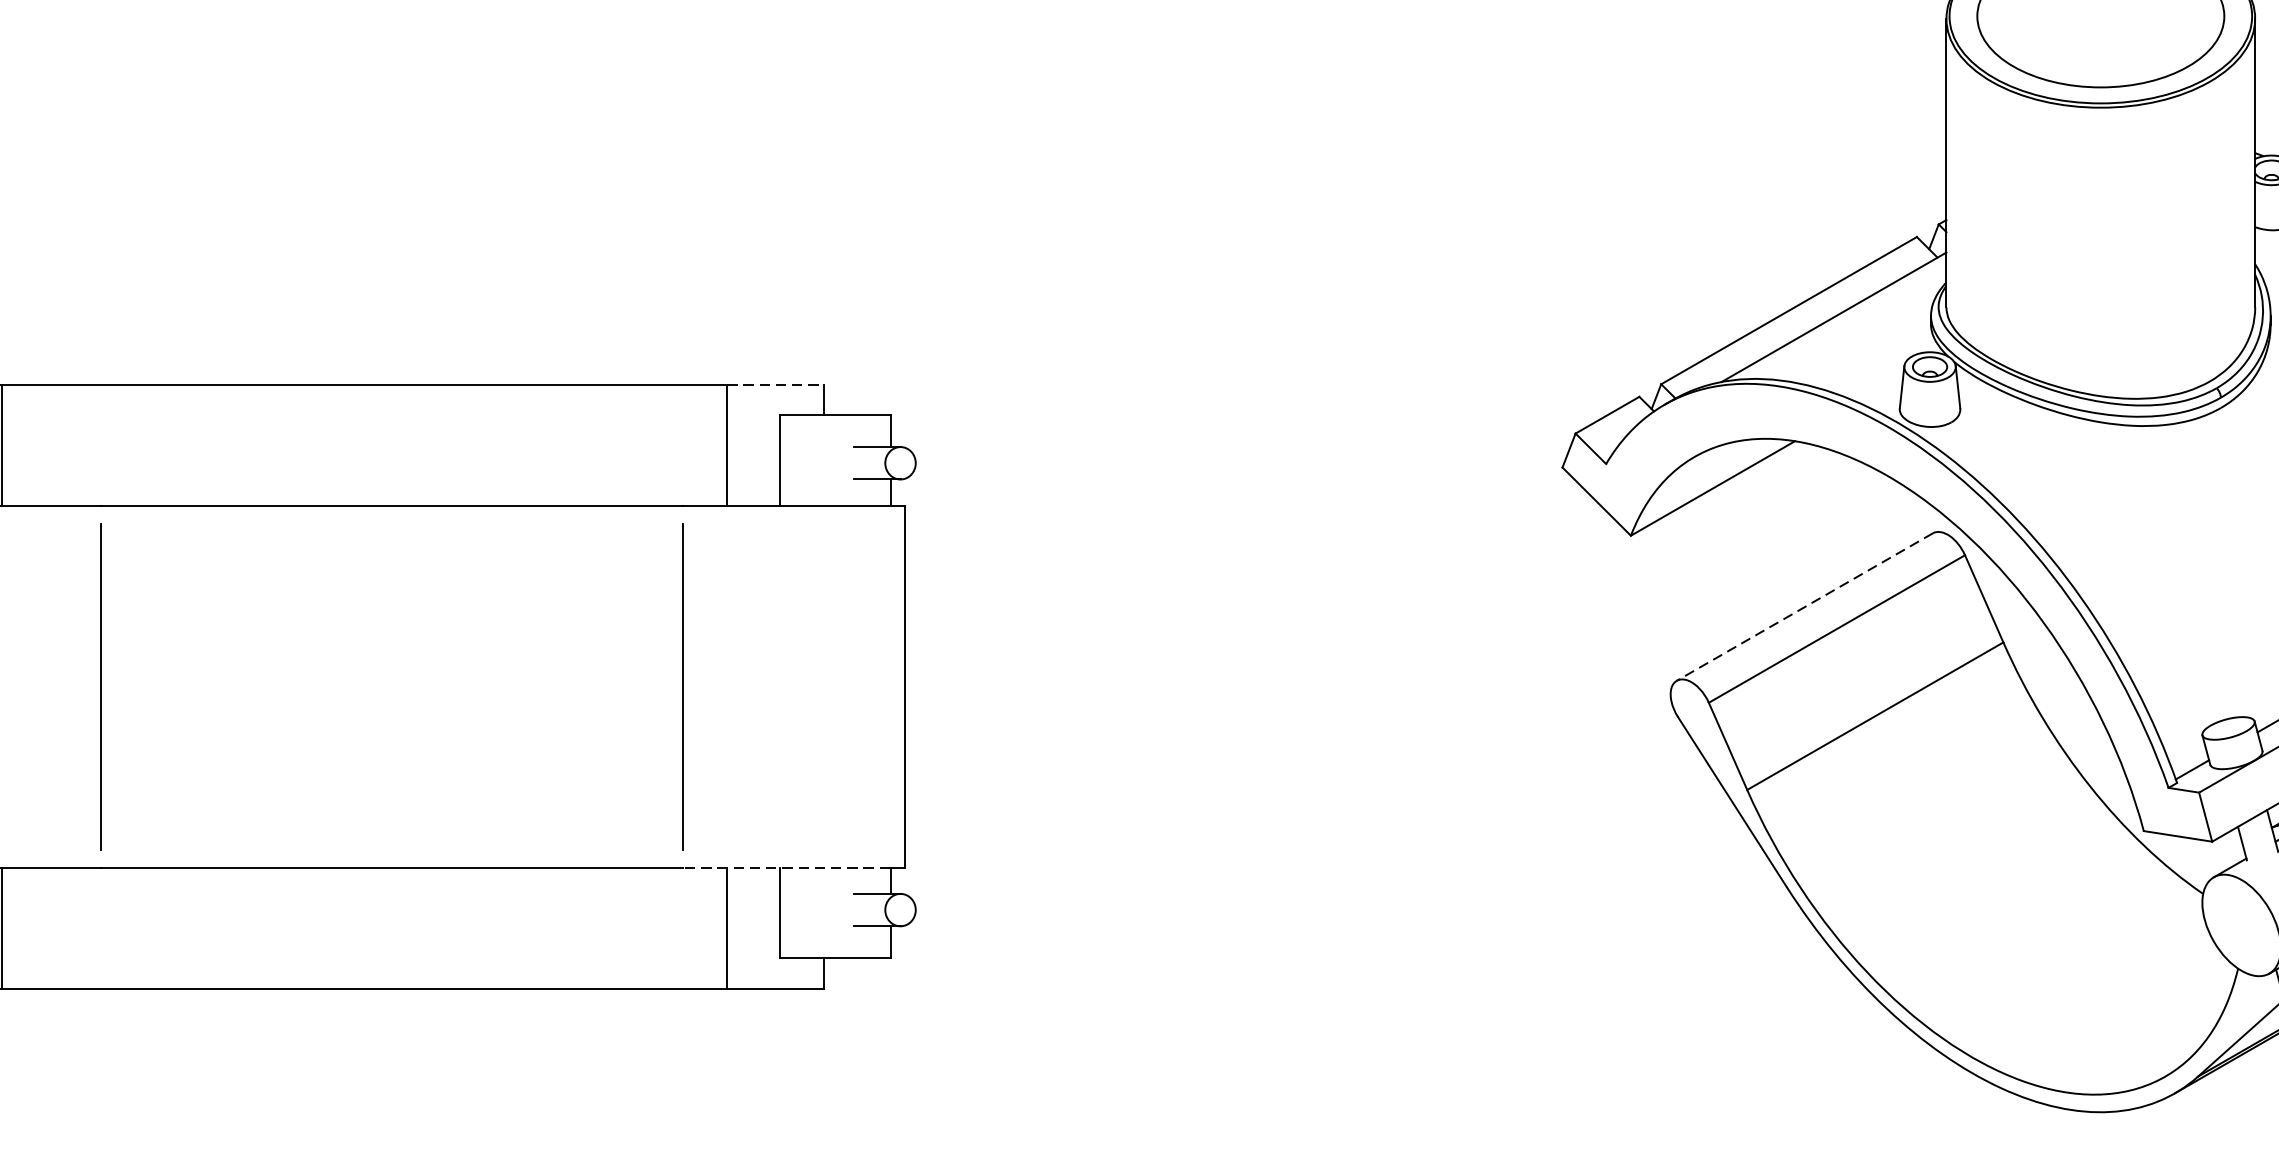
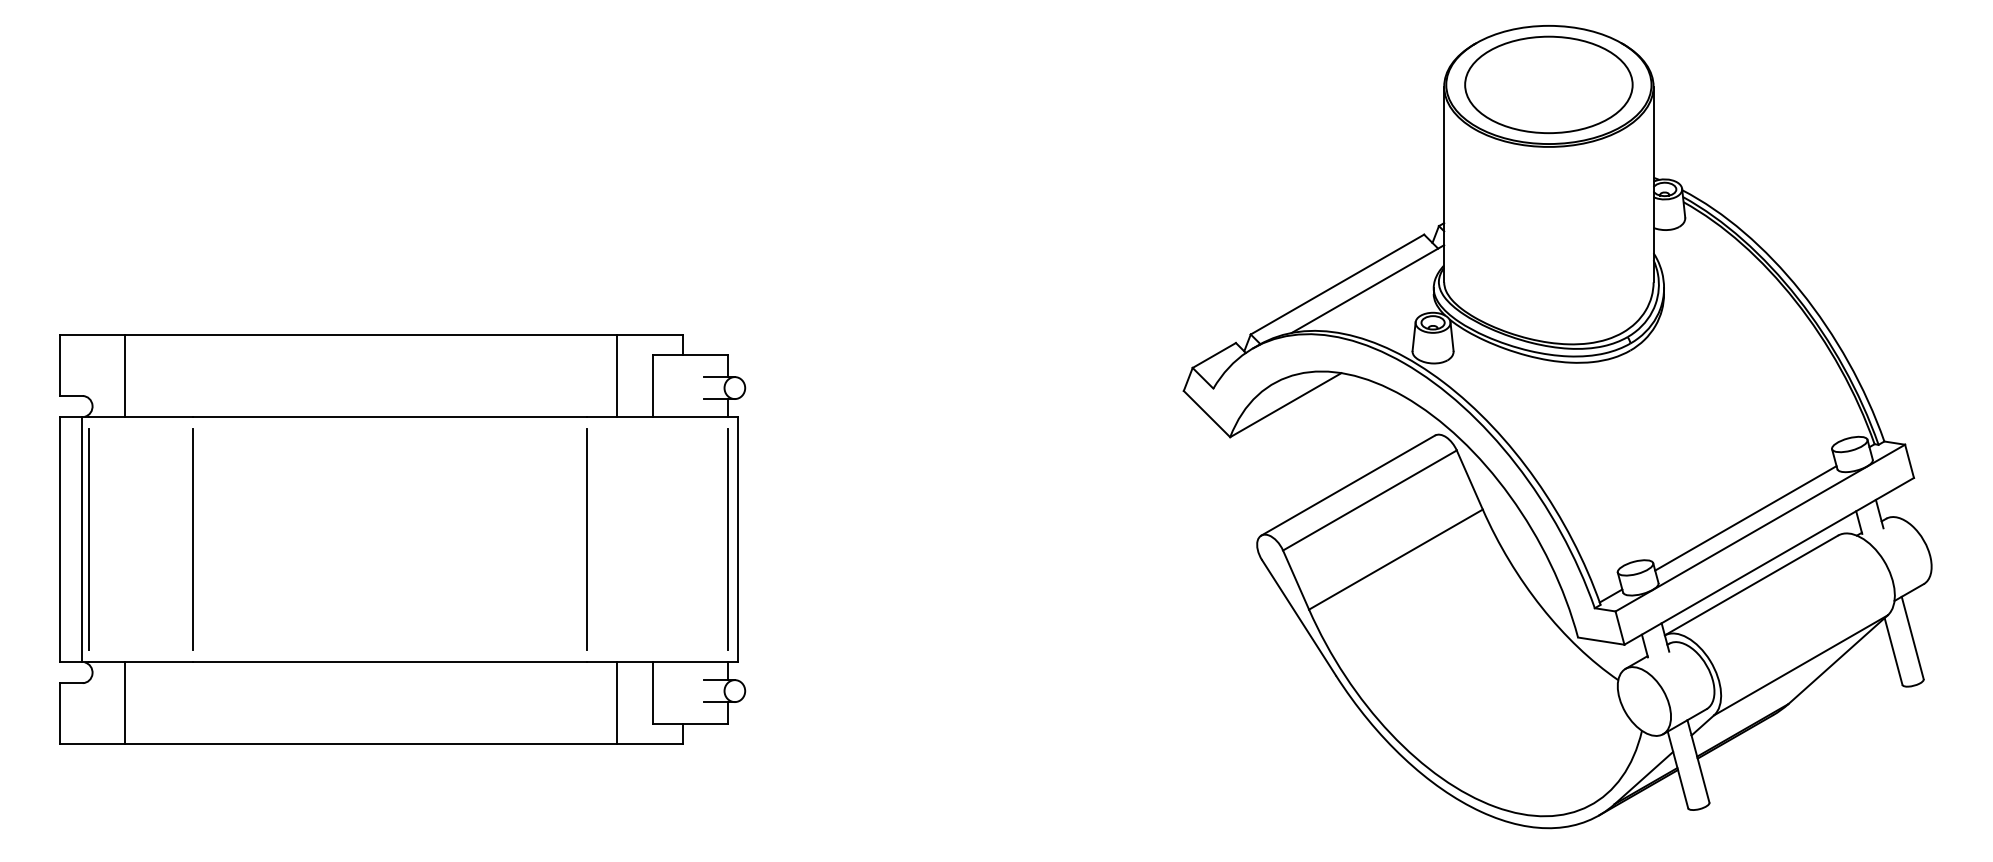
line: (776, 384) -> (650, 334), dashed -> solid
line: (1803, 606) -> (1347, 485), dashed -> solid
line: (889, 686) -> (727, 539), added
line: (786, 867) -> (657, 662), dashed -> solid

